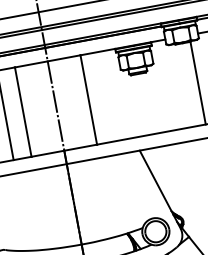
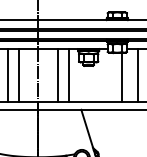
line: (107, 96) -> (68, 75), added

